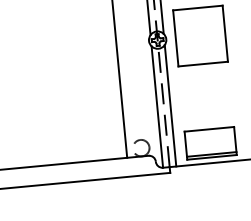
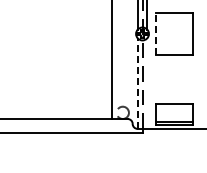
line: (176, 37) -> (156, 33), solid -> dashed
line: (170, 105) -> (147, 83), removed
line: (157, 107) -> (137, 83), solid -> dashed

